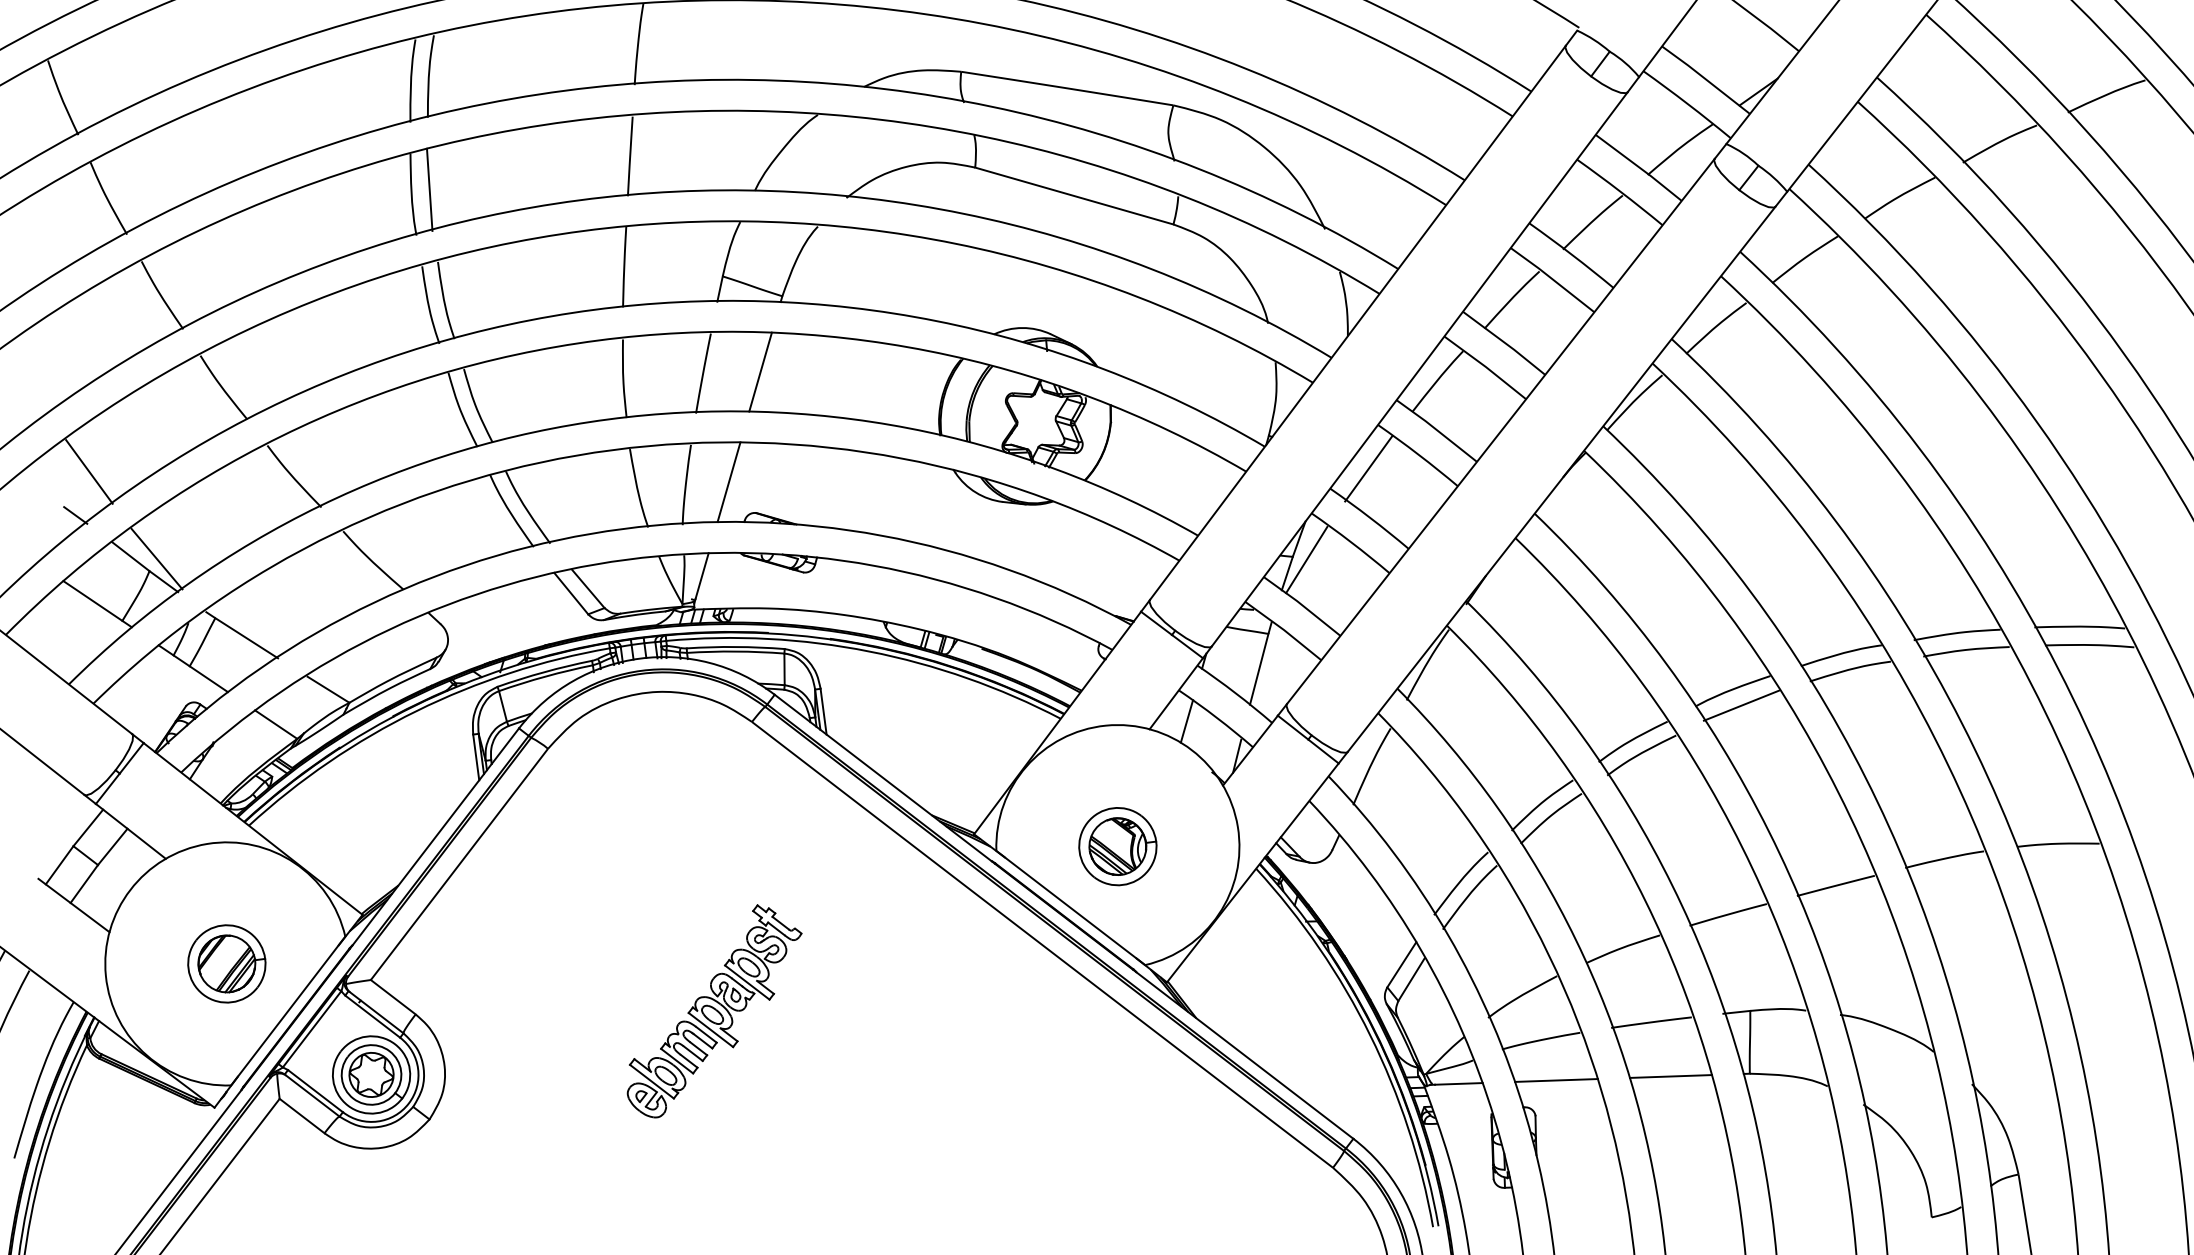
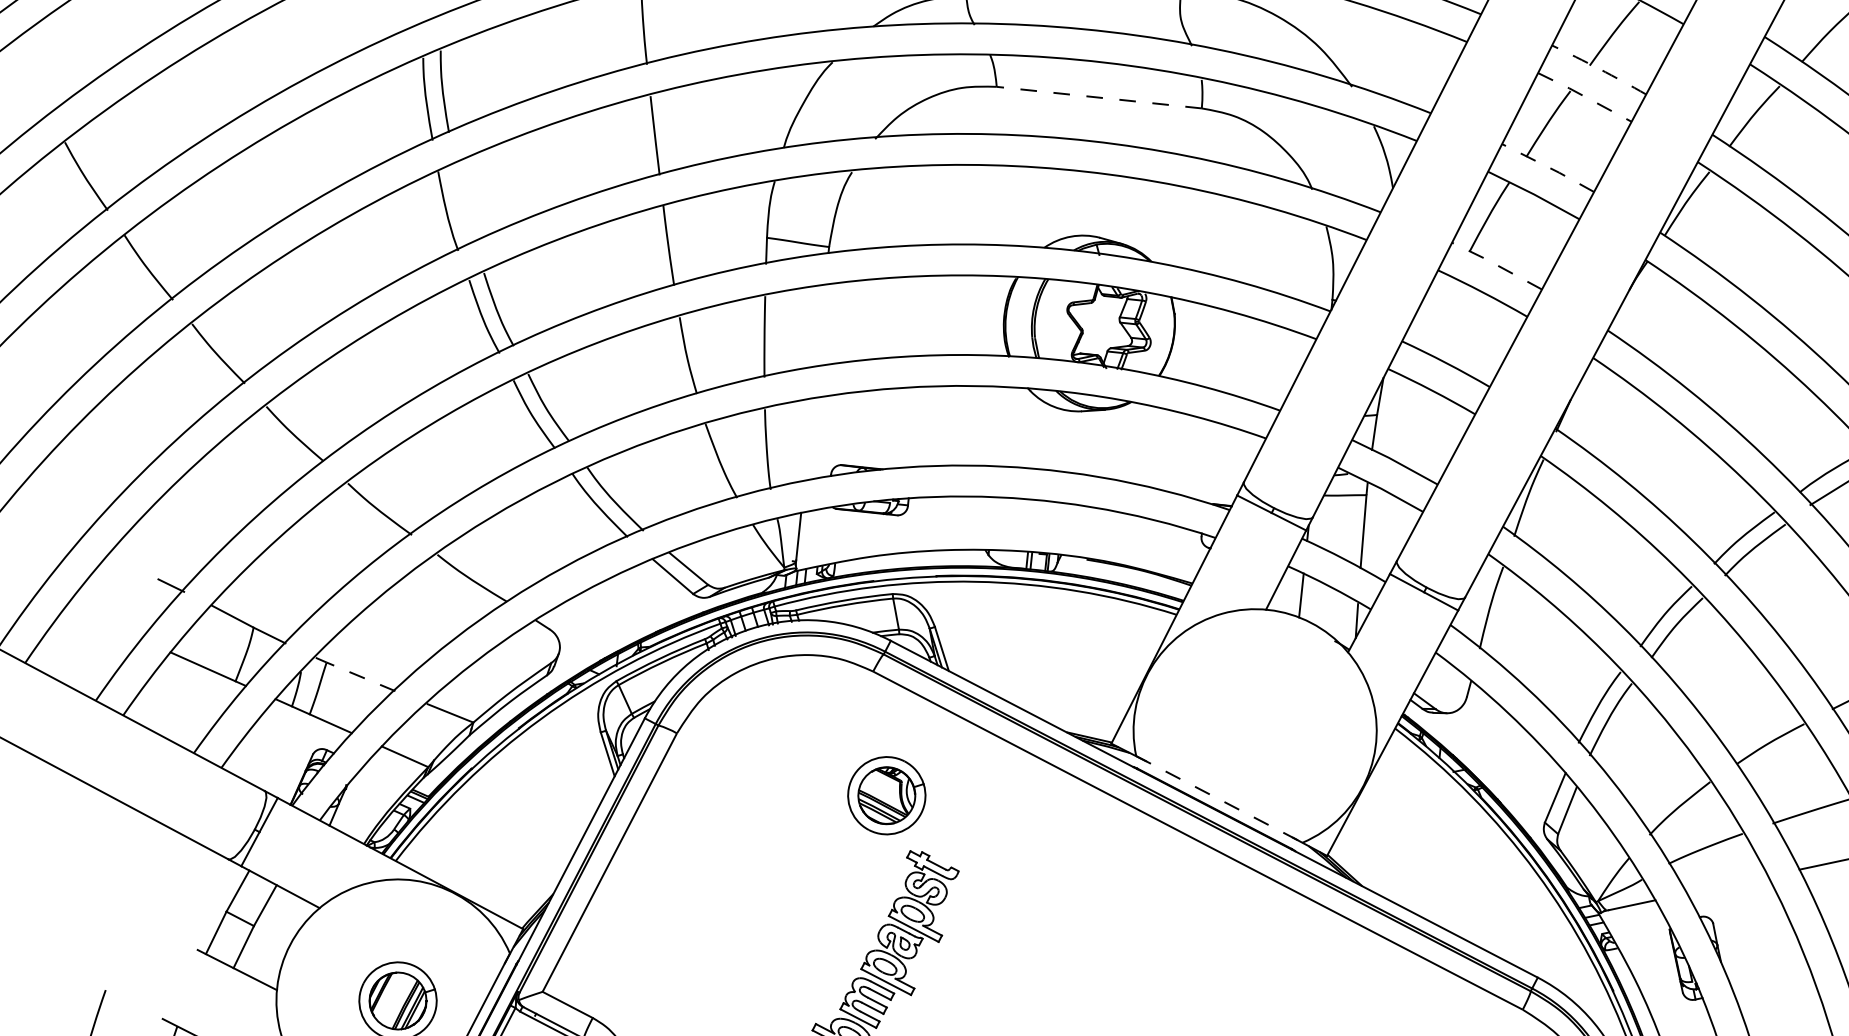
line: (429, 189) -> (463, 203), removed
line: (1073, 195) -> (1098, 97), solid -> dashed
arc: (1572, 254) -> (1600, 68), solid -> dashed
line: (1552, 279) -> (1584, 96), solid -> dashed
line: (1504, 342) -> (1548, 167), solid -> dashed
line: (760, 371) -> (820, 324), removed
line: (1436, 429) -> (1496, 264), solid -> dashed
line: (1368, 468) -> (1436, 314), removed
line: (89, 471) -> (177, 539), removed
line: (728, 482) -> (808, 439), removed
line: (156, 558) -> (258, 613), removed
line: (1306, 559) -> (1391, 415), removed
line: (246, 637) -> (360, 676), solid -> dashed
part: (1117, 846) -> (886, 795), moved
line: (1070, 908) -> (1219, 799), solid -> dashed
line: (1556, 1080) -> (1727, 884), removed

